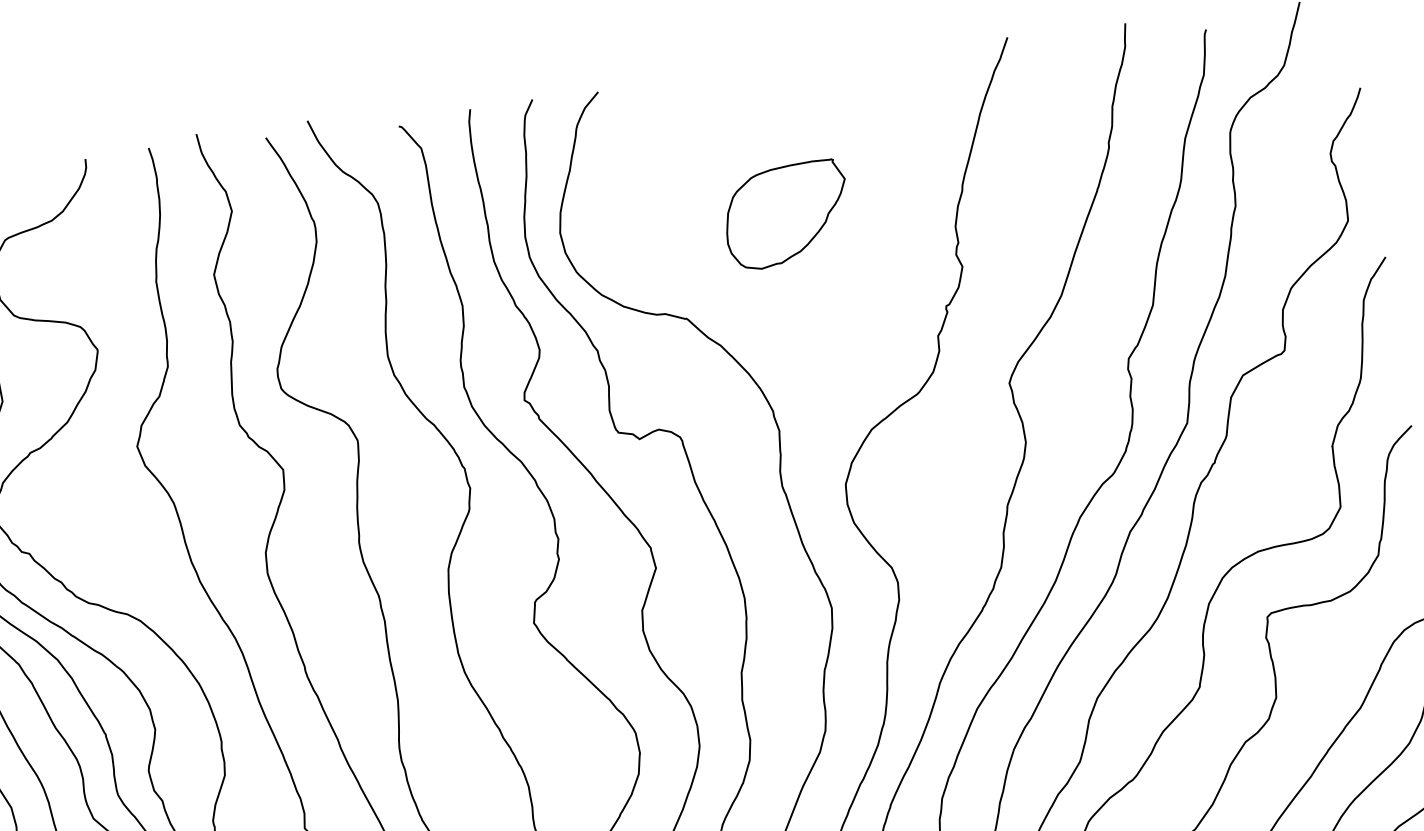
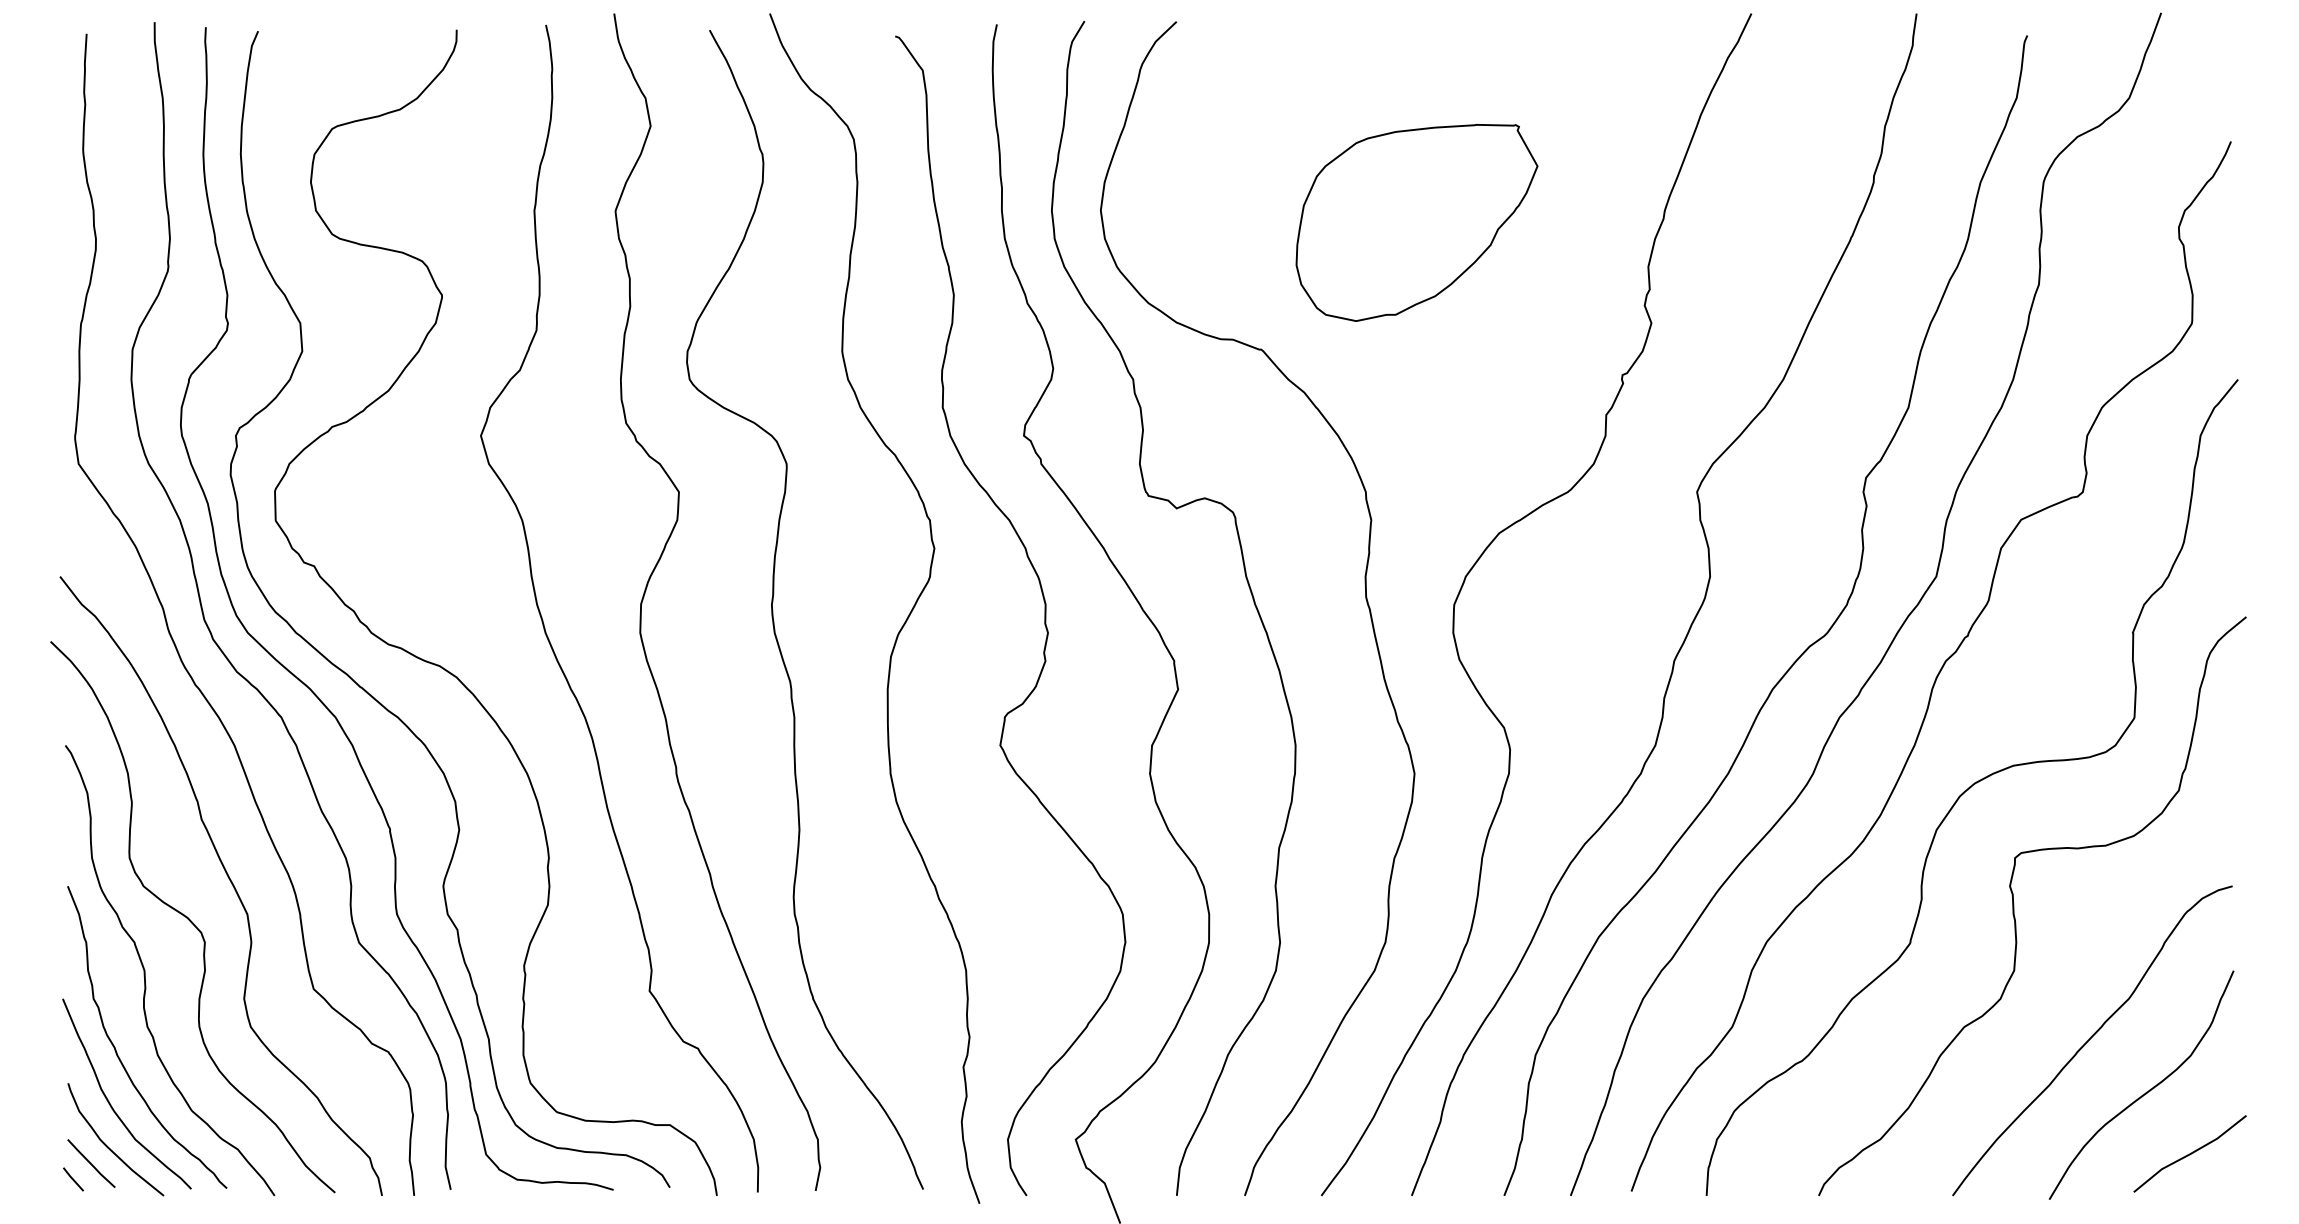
part: (787, 214) -> (1417, 222), size x1.4

